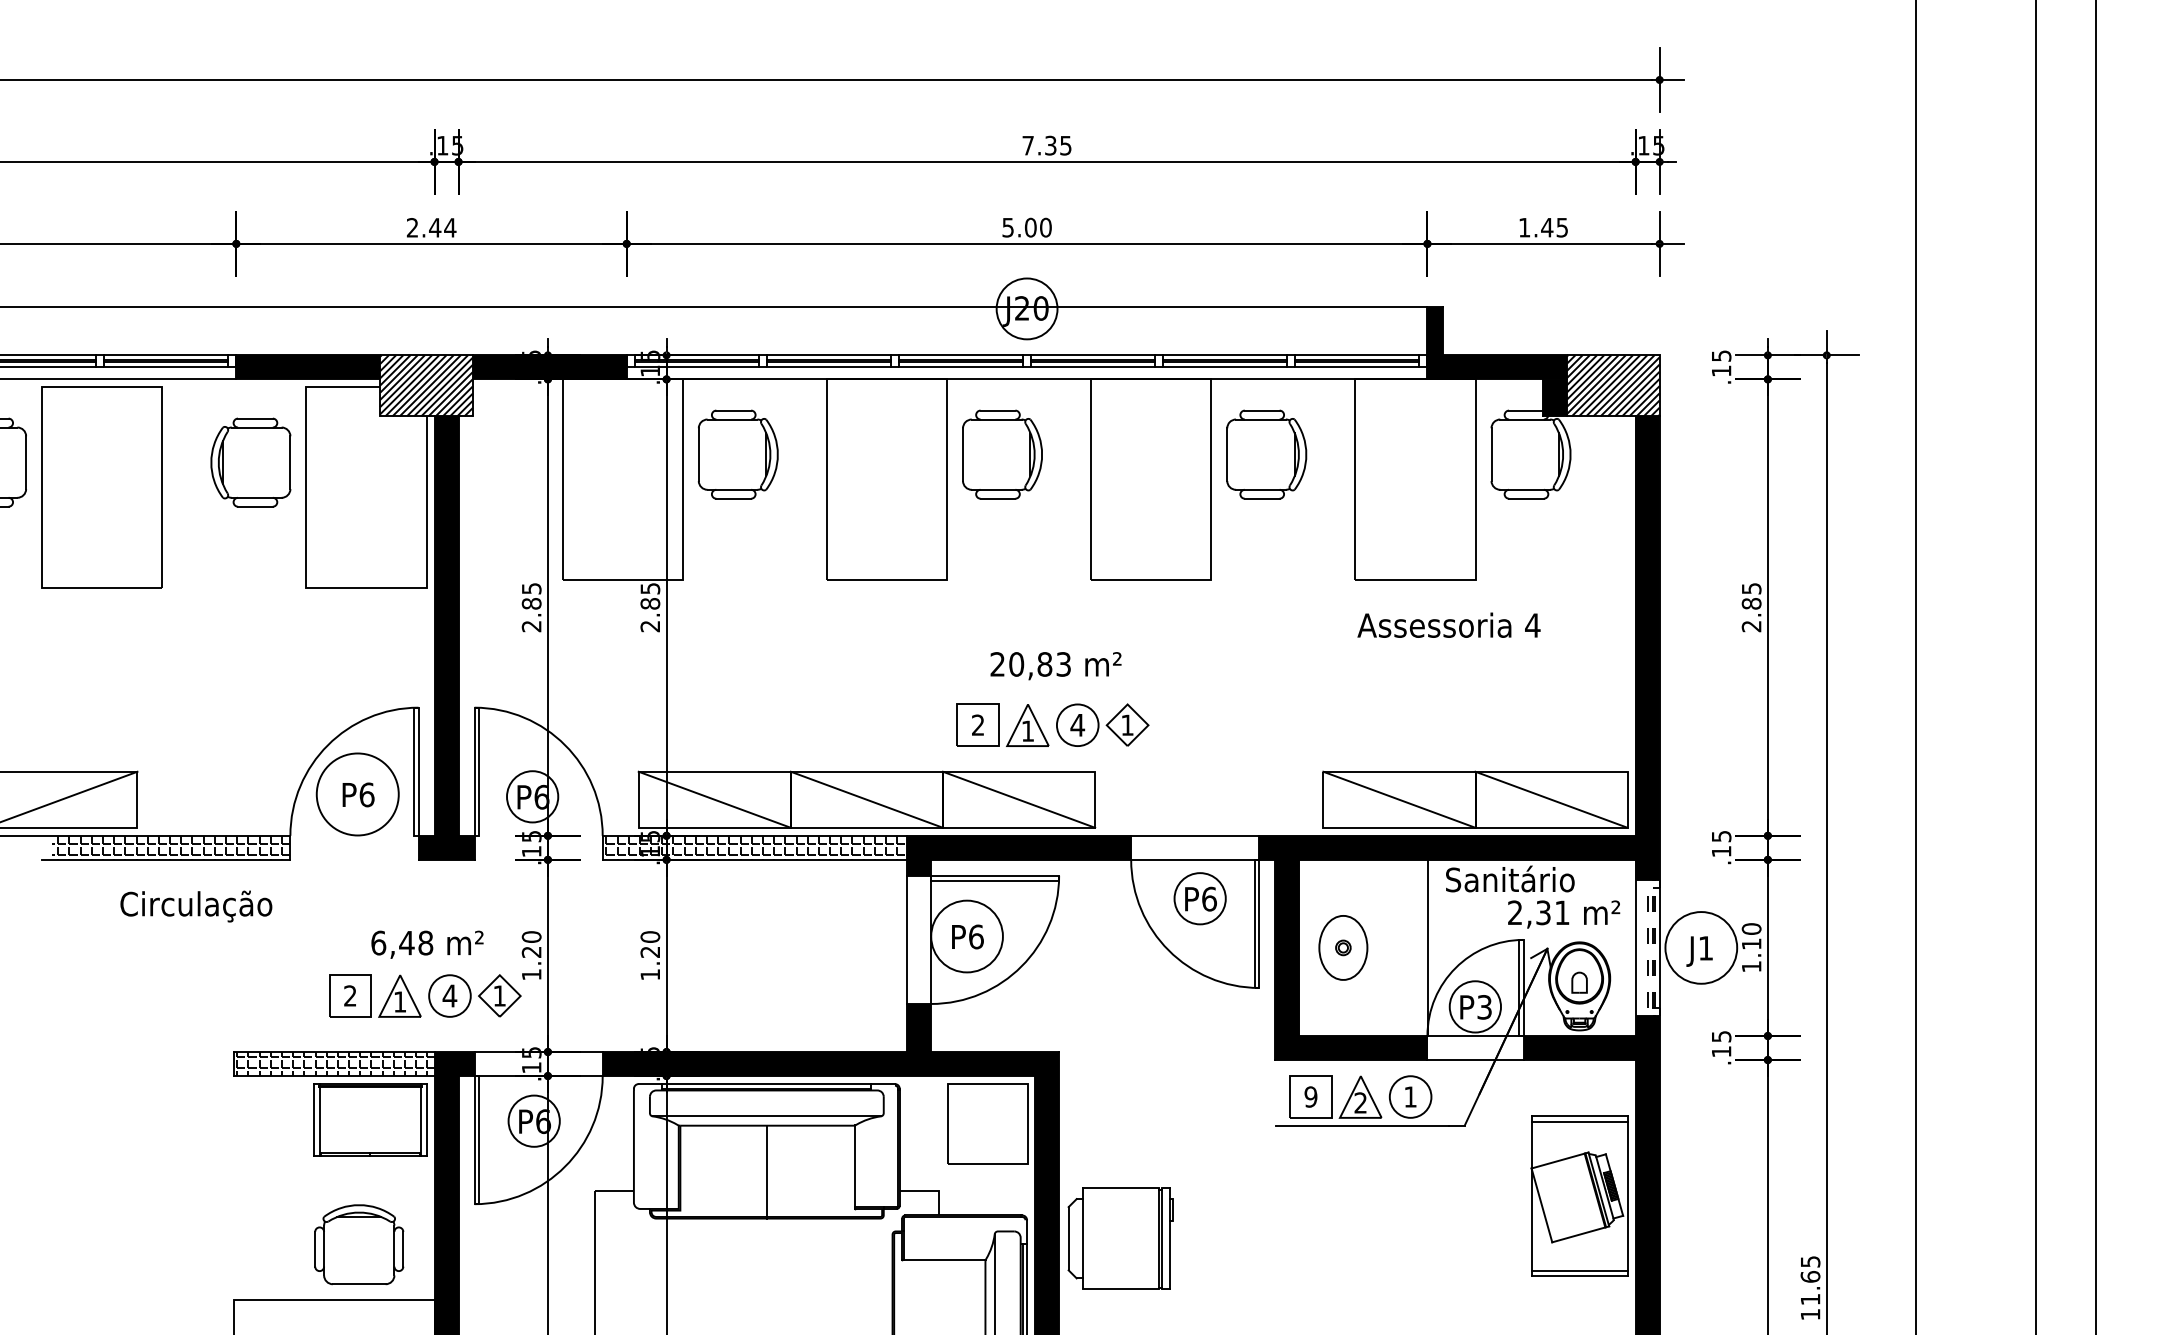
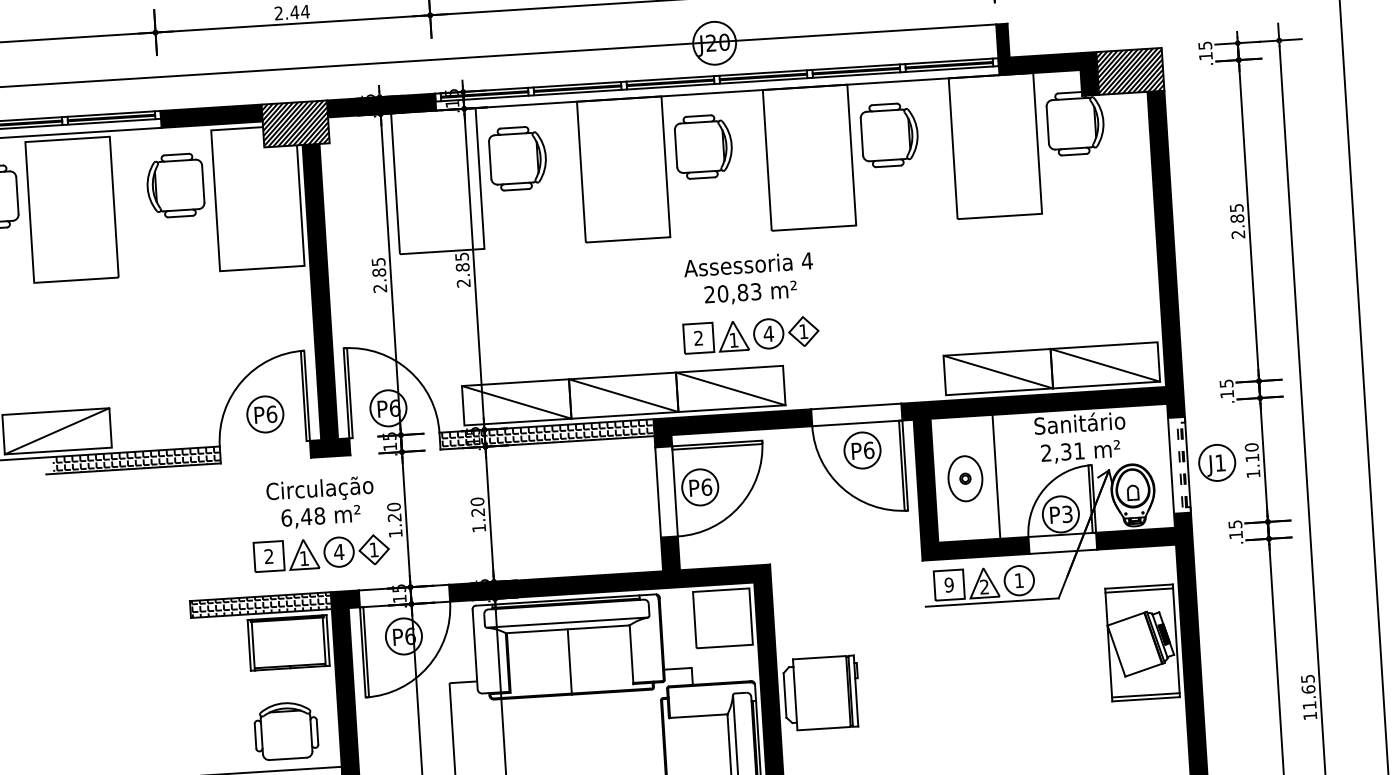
text: (1448, 624) -> (747, 264), moved
circle: (357, 794) -> (265, 414), size x0.62
text: (196, 906) -> (320, 490), moved
text: (1564, 914) -> (1081, 452), moved
circle: (966, 936) -> (699, 487), size x0.71
line: (1428, 947) -> (996, 476), moved
circle: (1700, 947) -> (1216, 462), size x0.71

